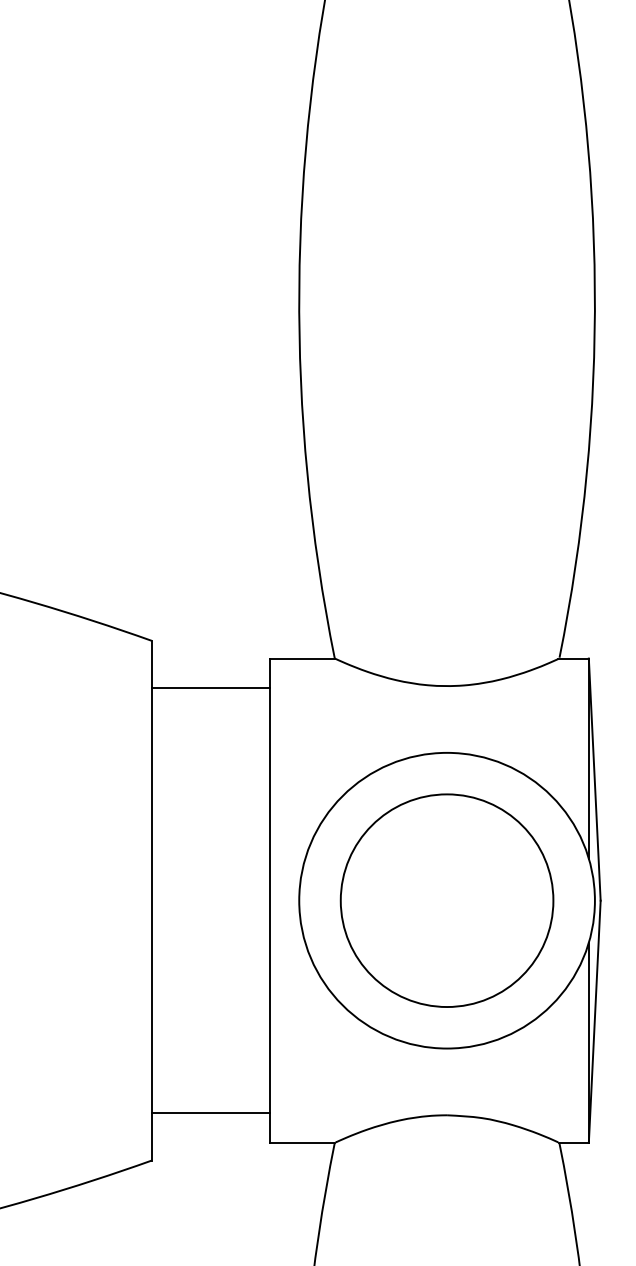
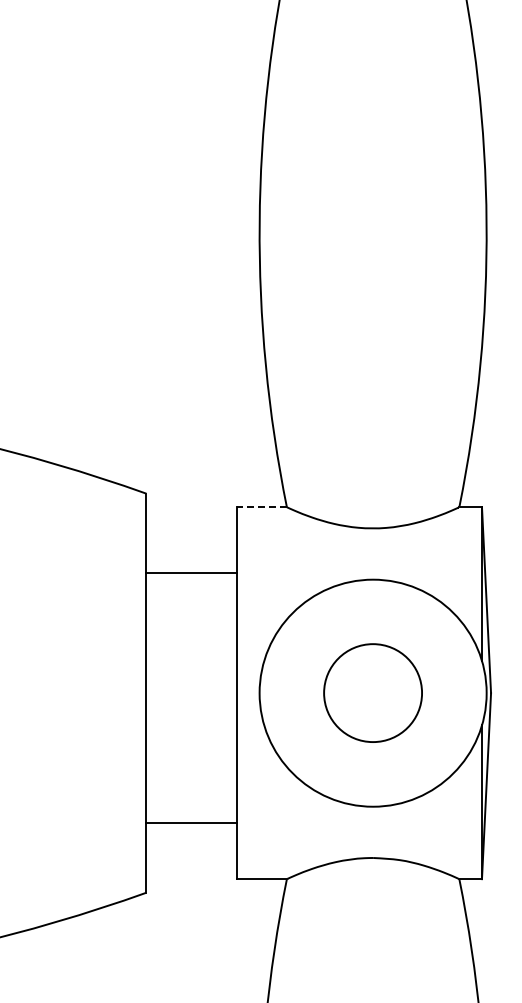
line: (303, 658) -> (262, 507), solid -> dashed
line: (210, 687) -> (191, 572), moved
circle: (446, 899) -> (372, 692), size x0.6
line: (210, 1113) -> (191, 823), moved

